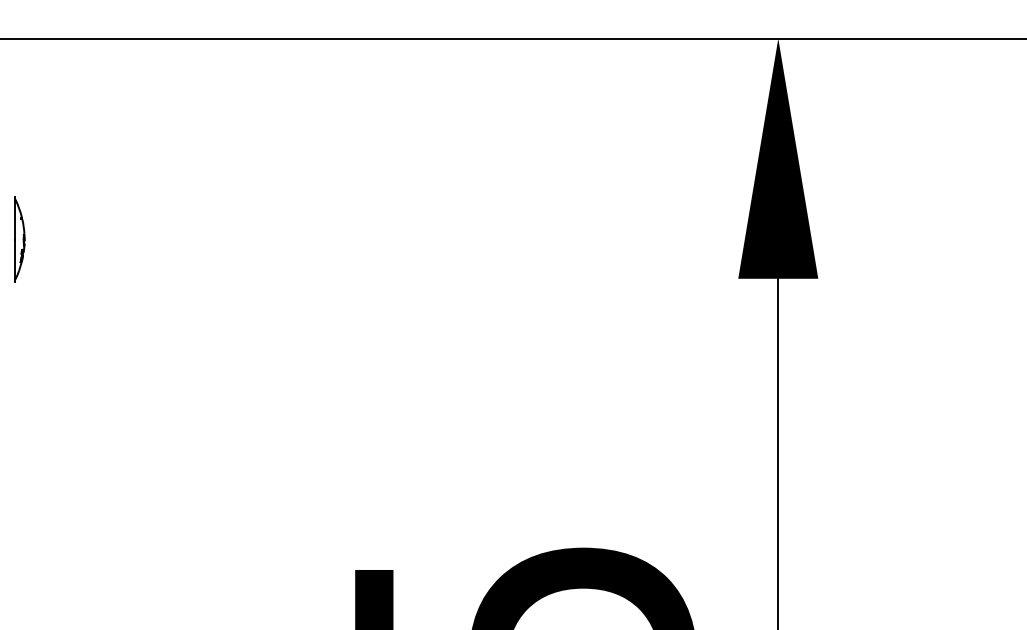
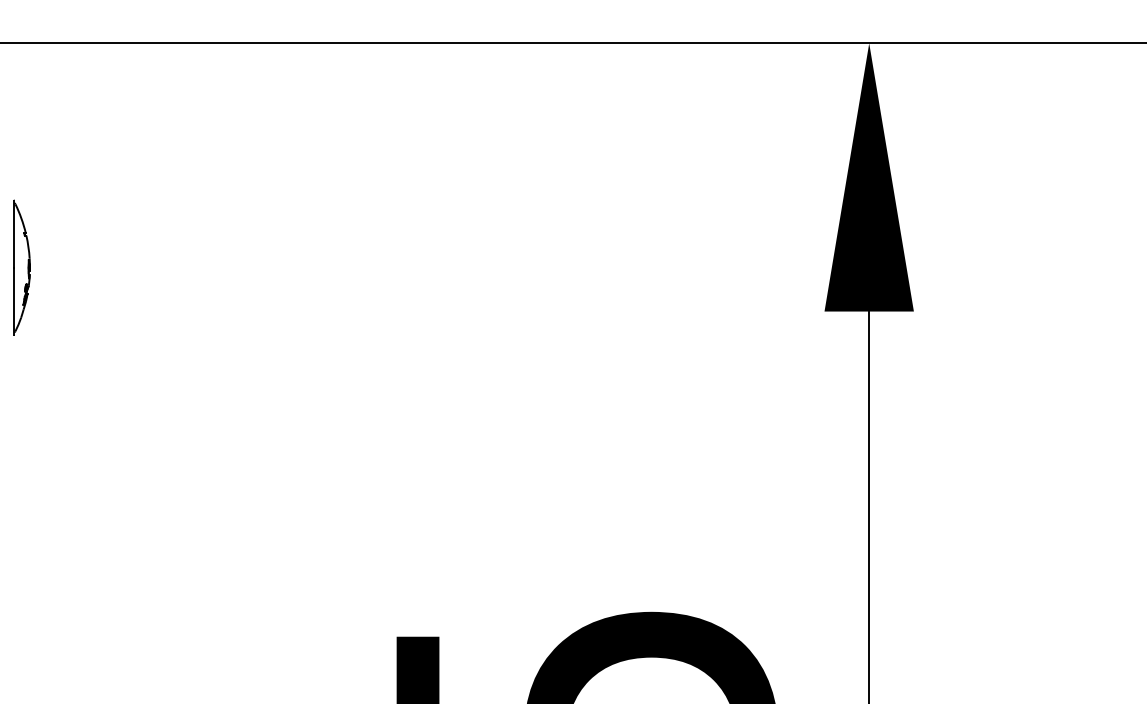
part: (19, 239) -> (21, 267), size x1.43

